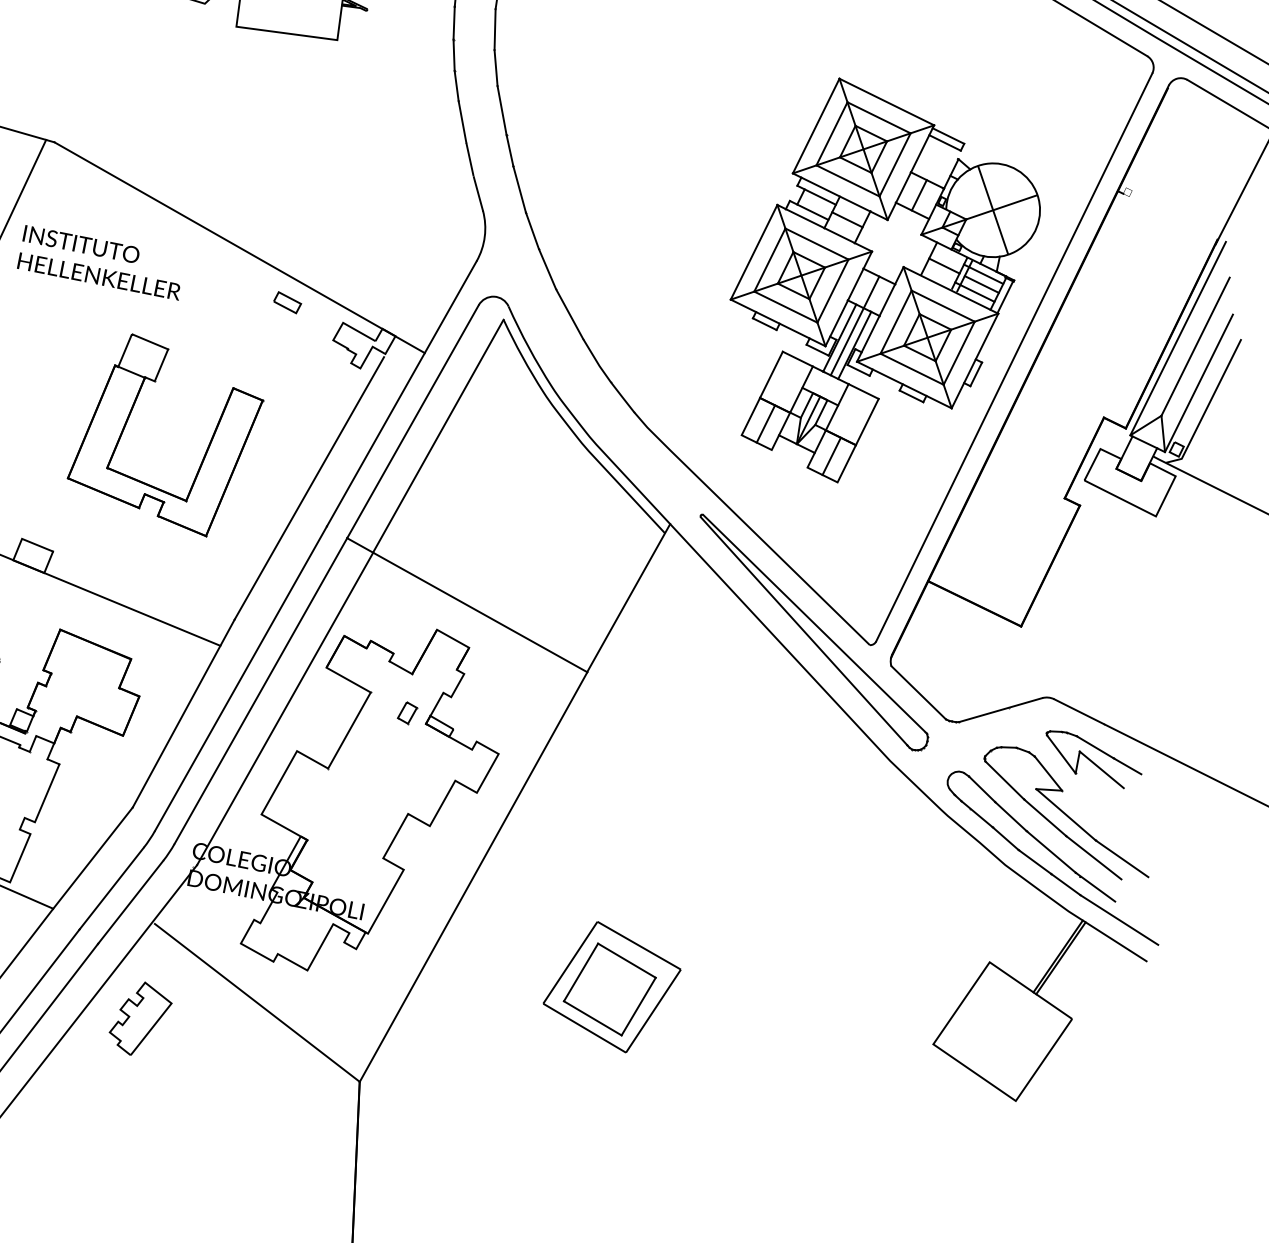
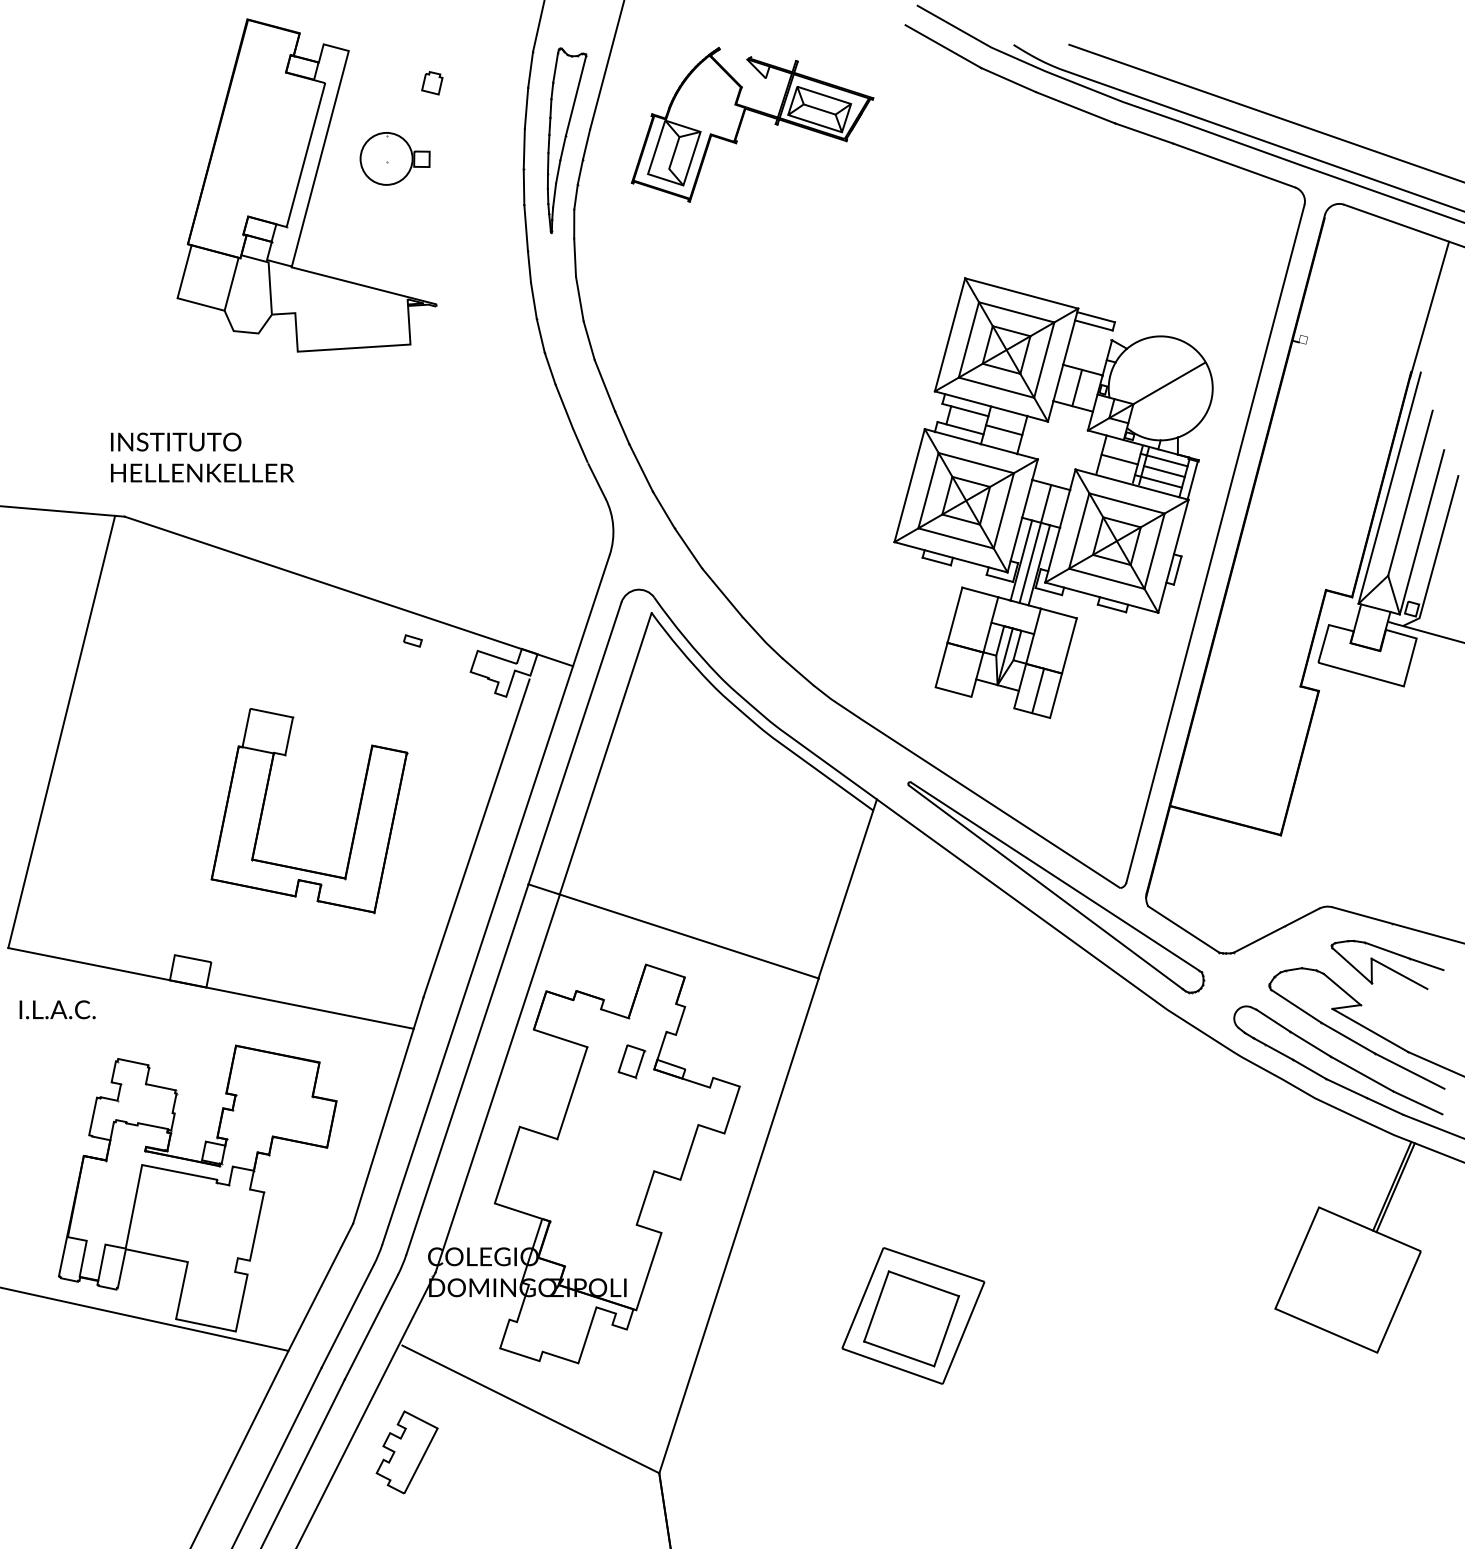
line: (993, 209) -> (1160, 387), removed
text: (102, 262) -> (202, 457), moved
part: (287, 302) -> (412, 640), size x0.6
line: (765, 423) -> (959, 669), removed
part: (407, 712) -> (631, 1061), size x1.4

